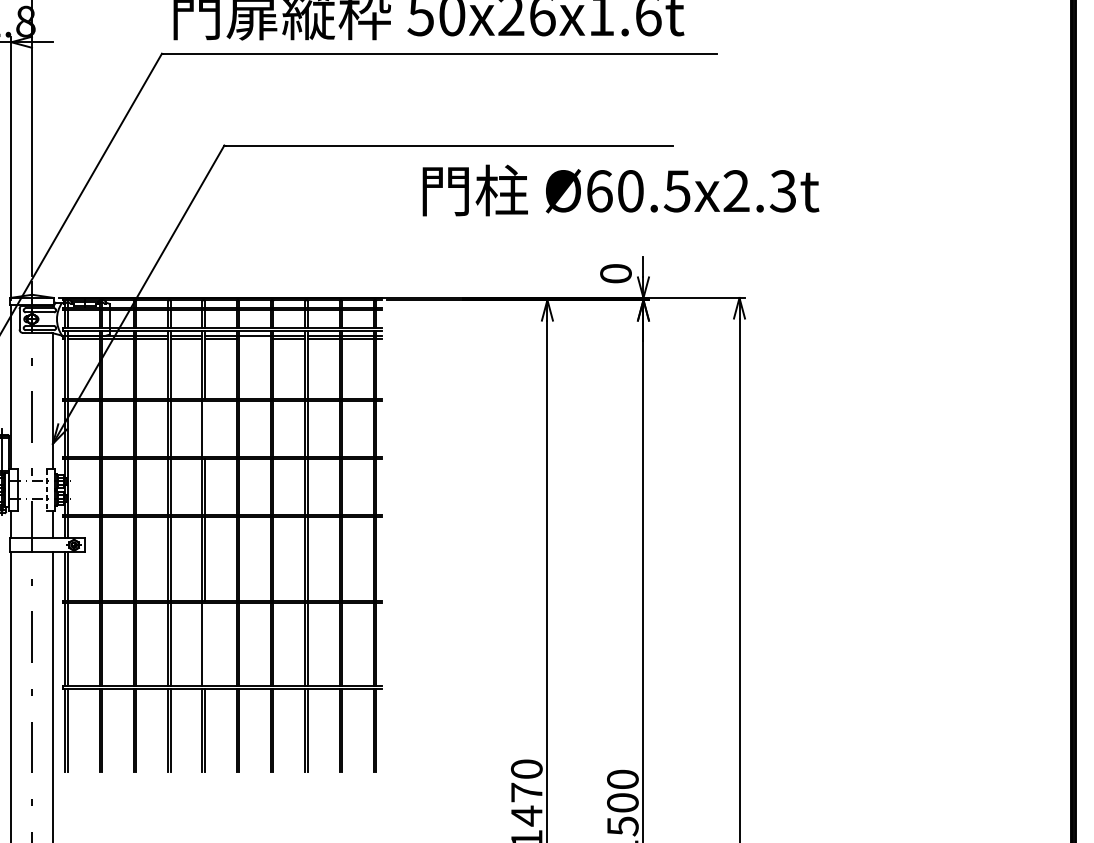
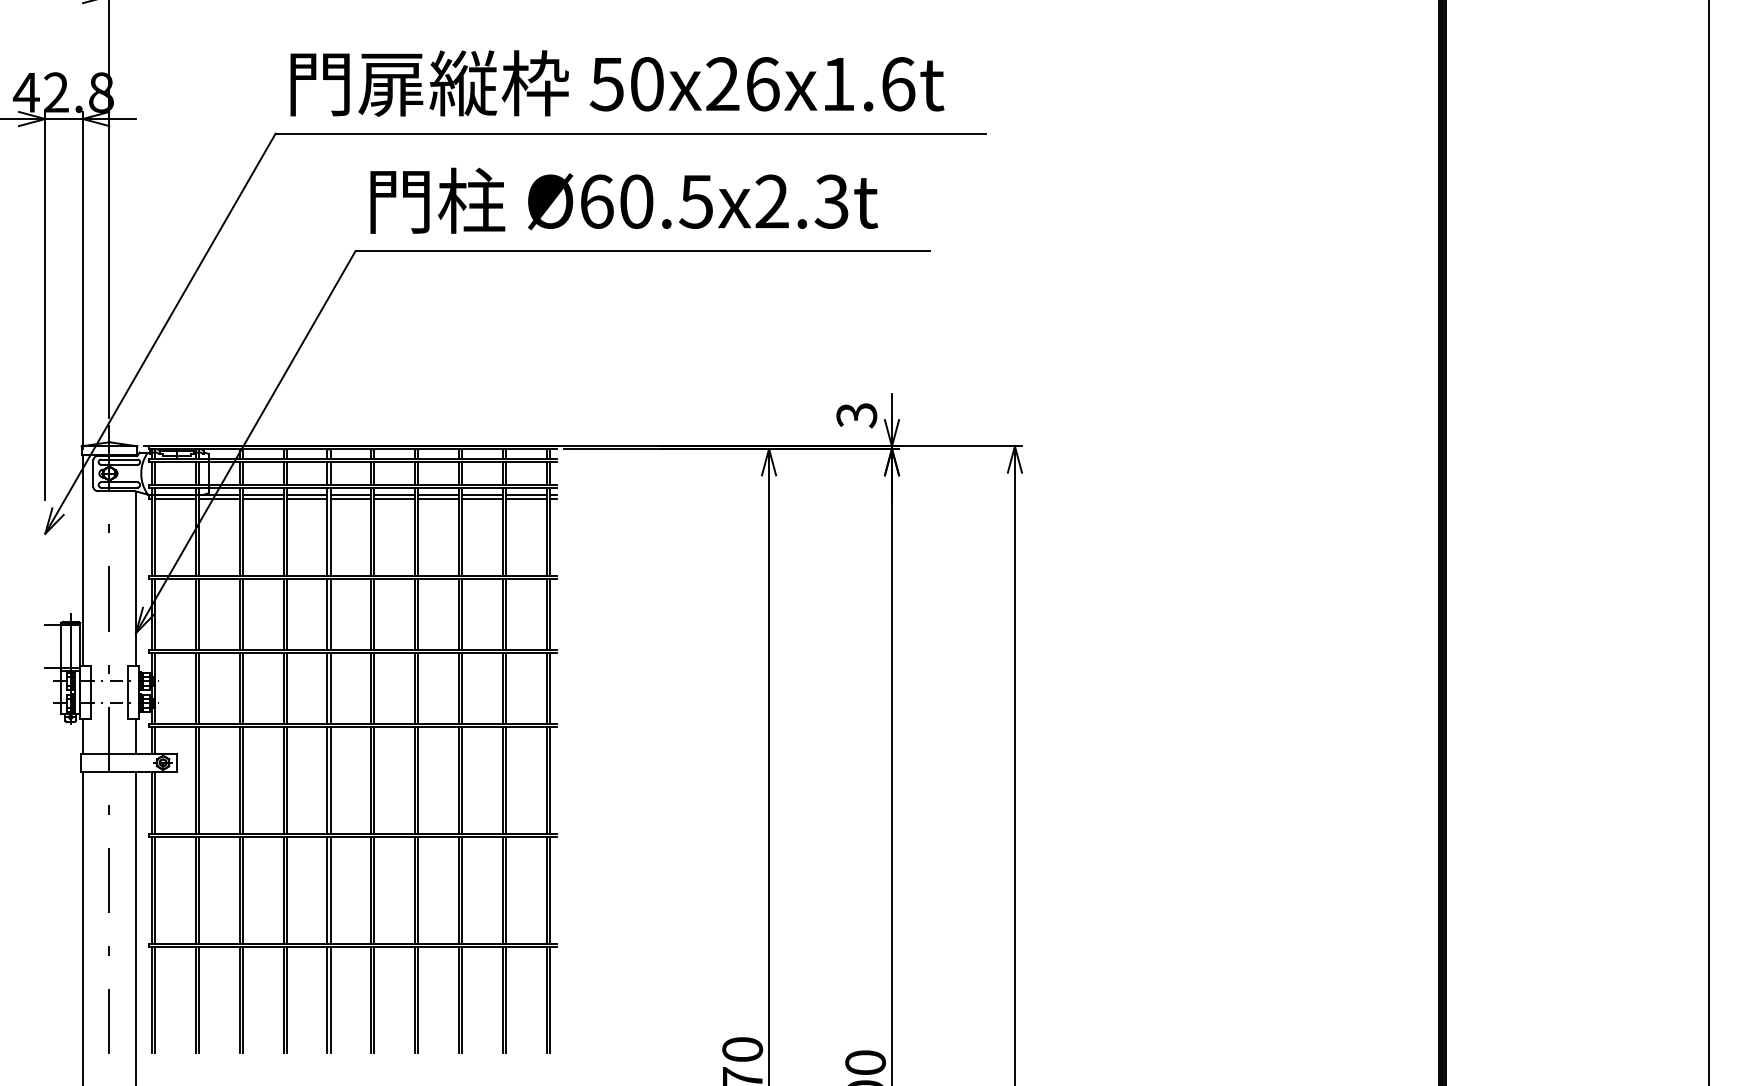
text: (621, 190) -> (624, 200), moved
text: (615, 273) -> (856, 415), 0 -> 3
line: (254, 338) -> (394, 498), added
line: (204, 428) -> (330, 613), added
line: (47, 490) -> (128, 692), dashed -> solid
line: (204, 644) -> (330, 889), added

